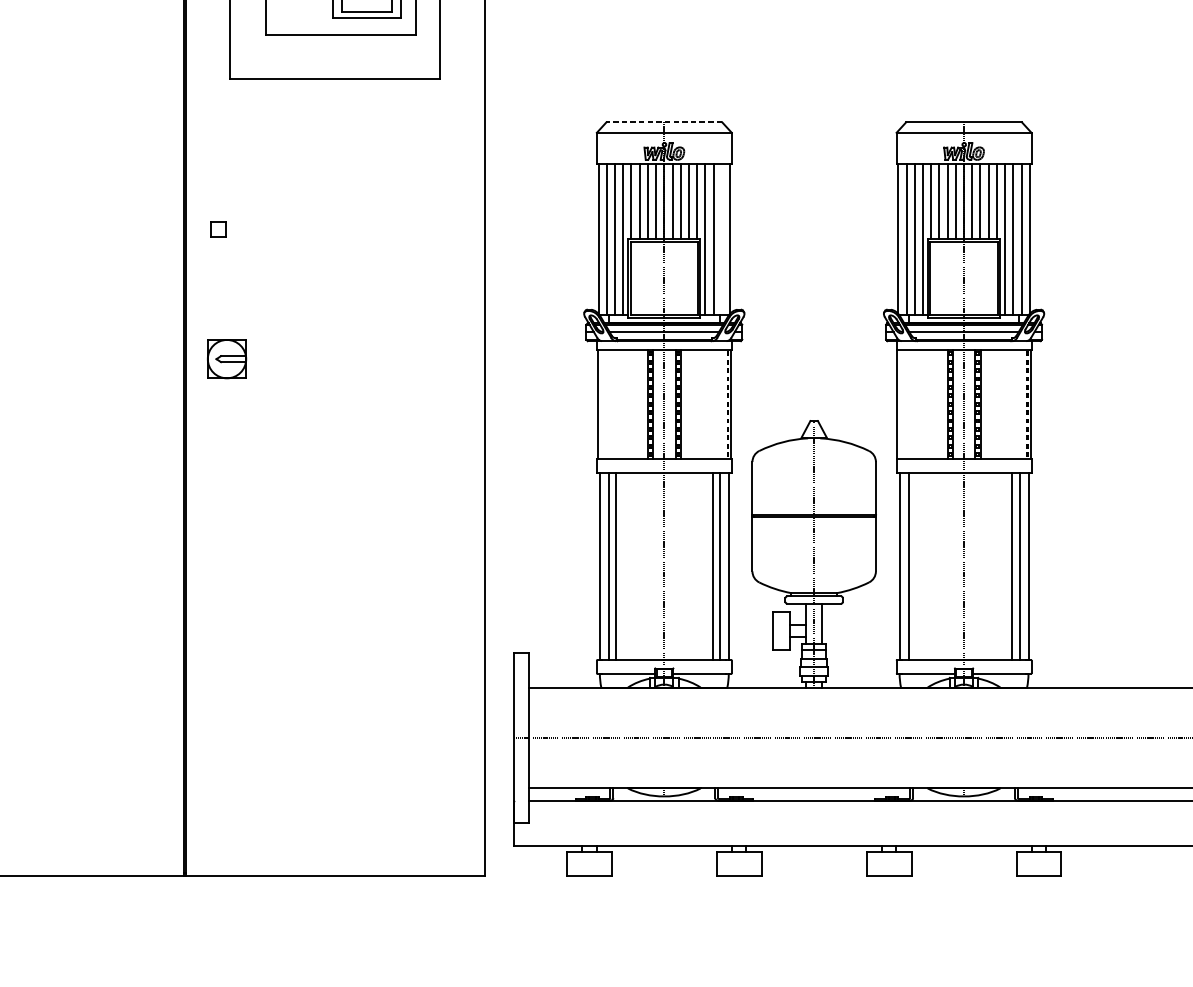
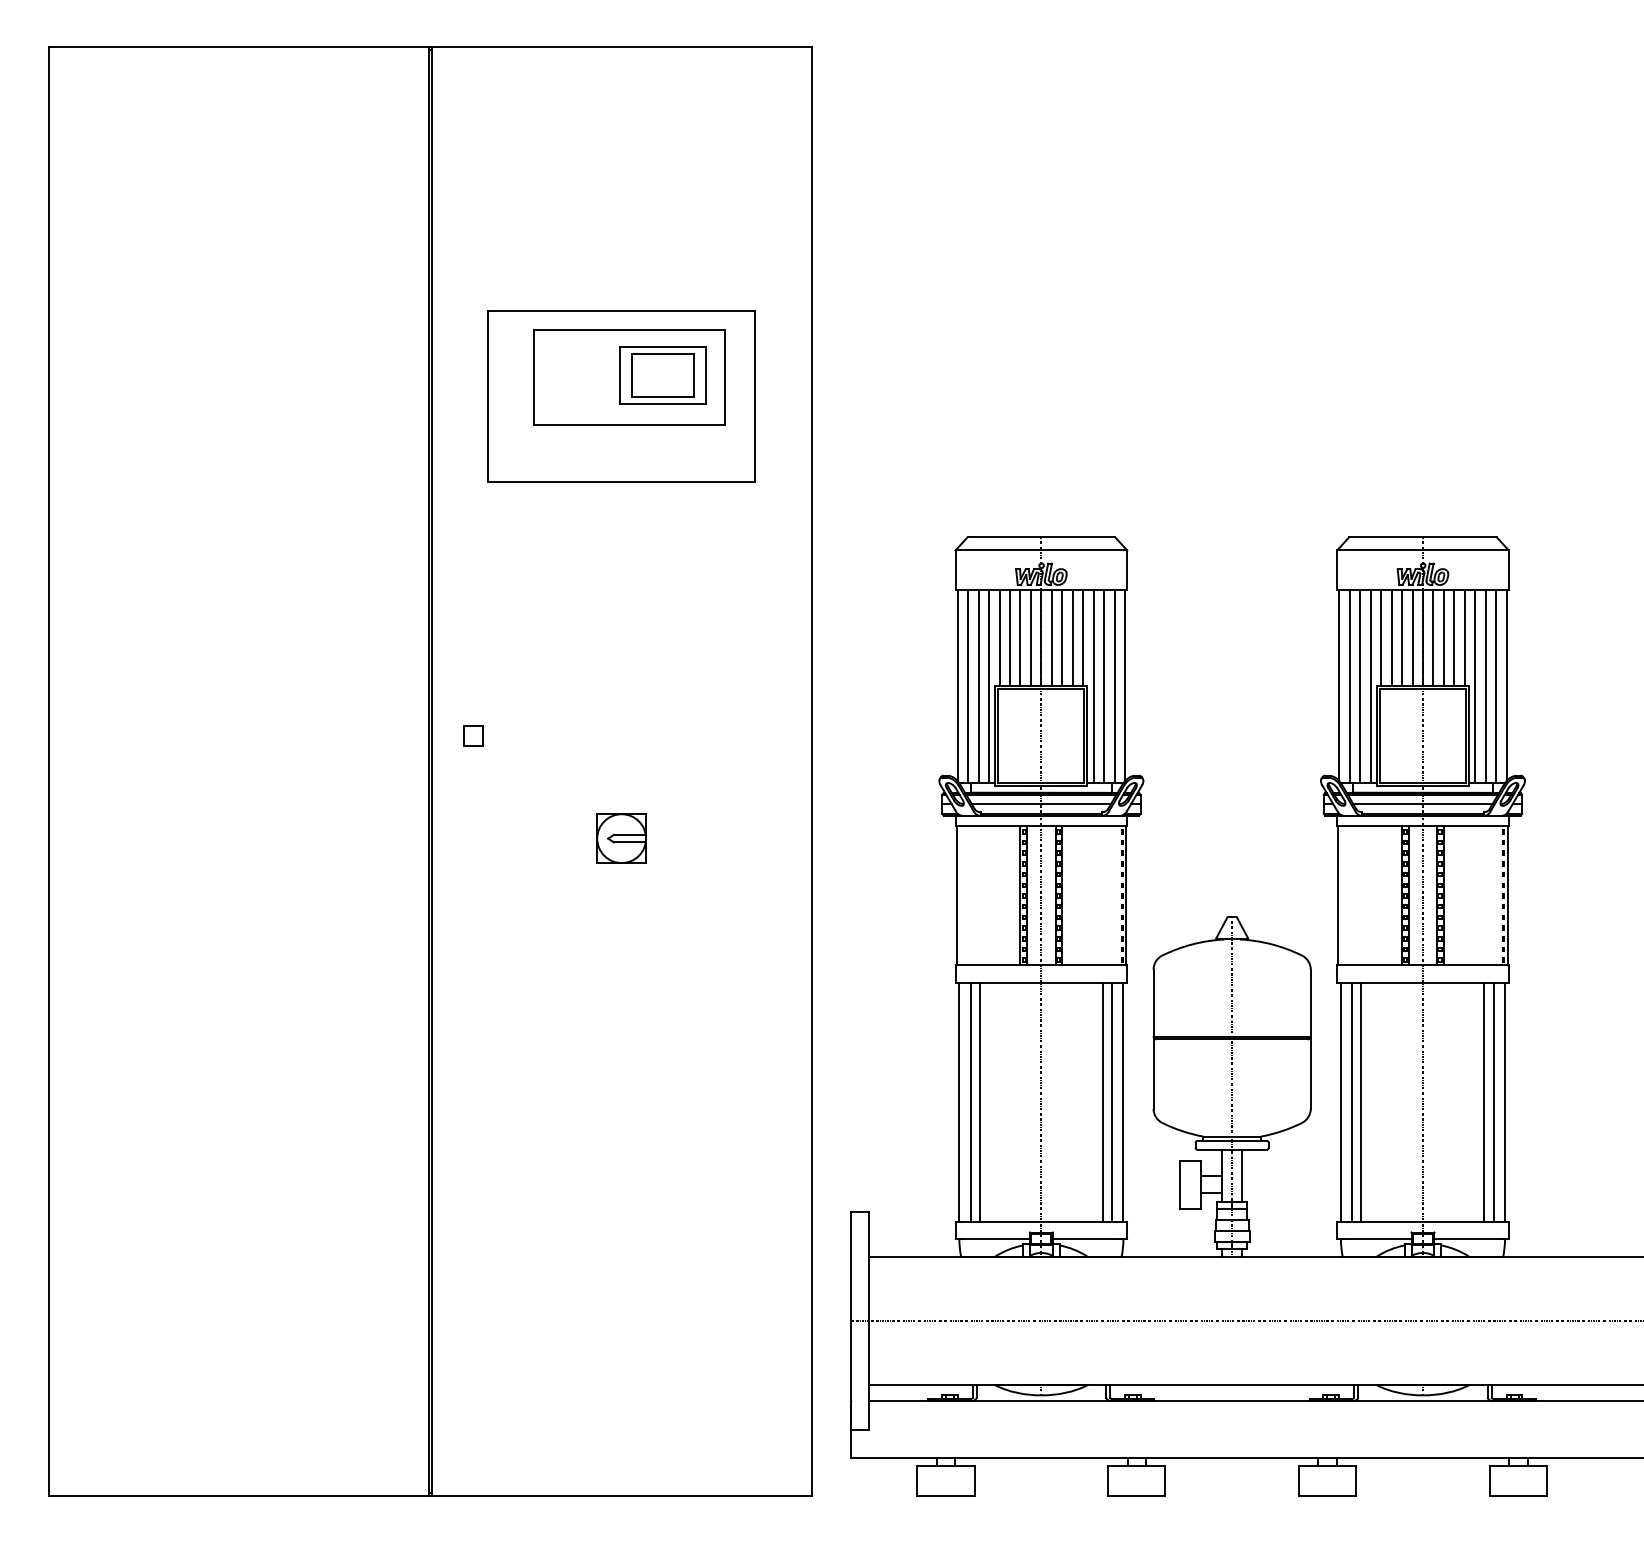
line: (664, 122) -> (1041, 537), dashed -> solid
part: (218, 229) -> (473, 735), moved
line: (721, 239) -> (1114, 686), added
part: (226, 359) -> (621, 838), moved
line: (915, 566) -> (1361, 1102), added

